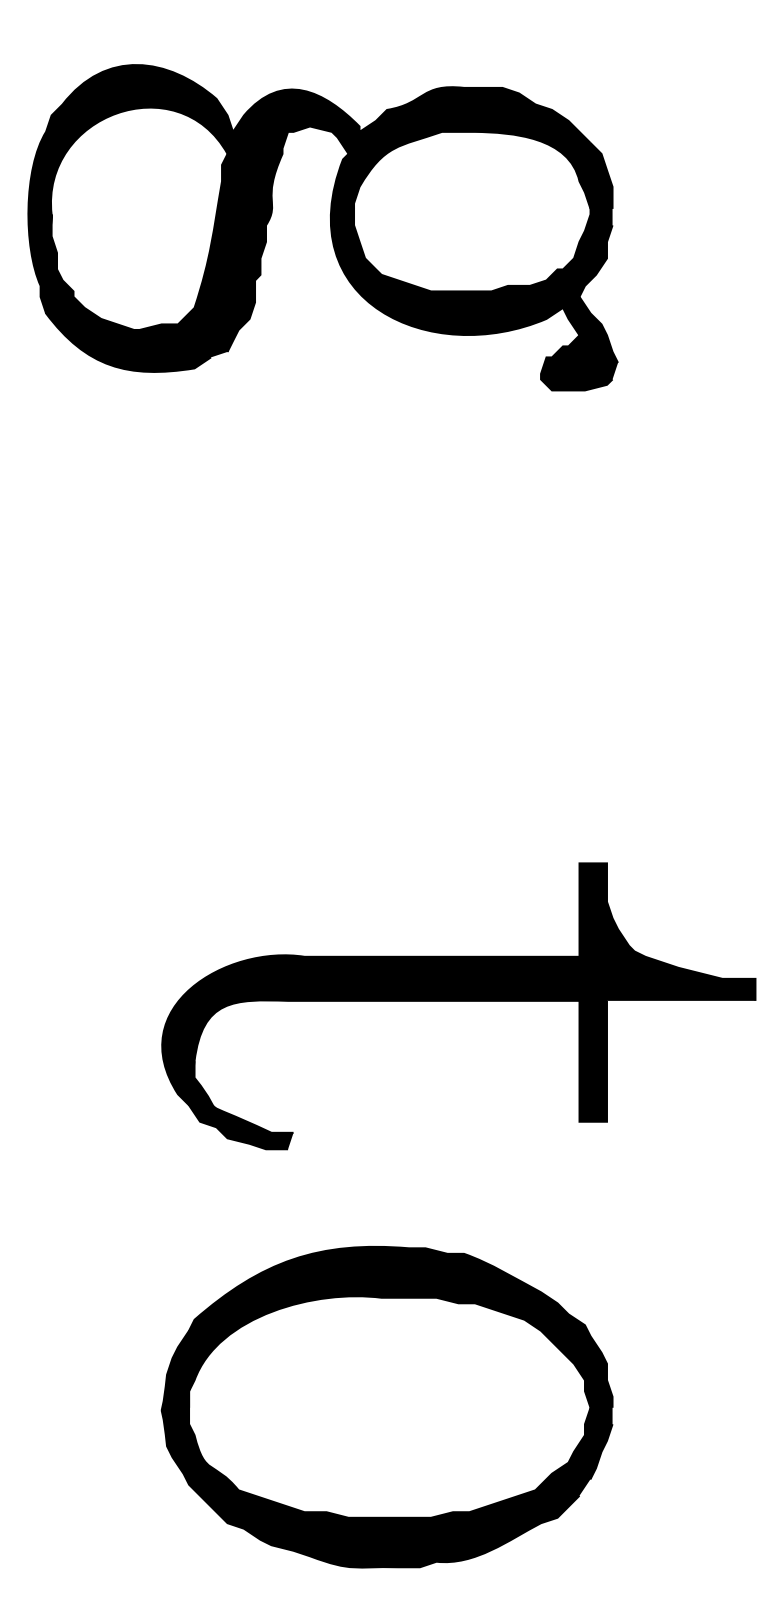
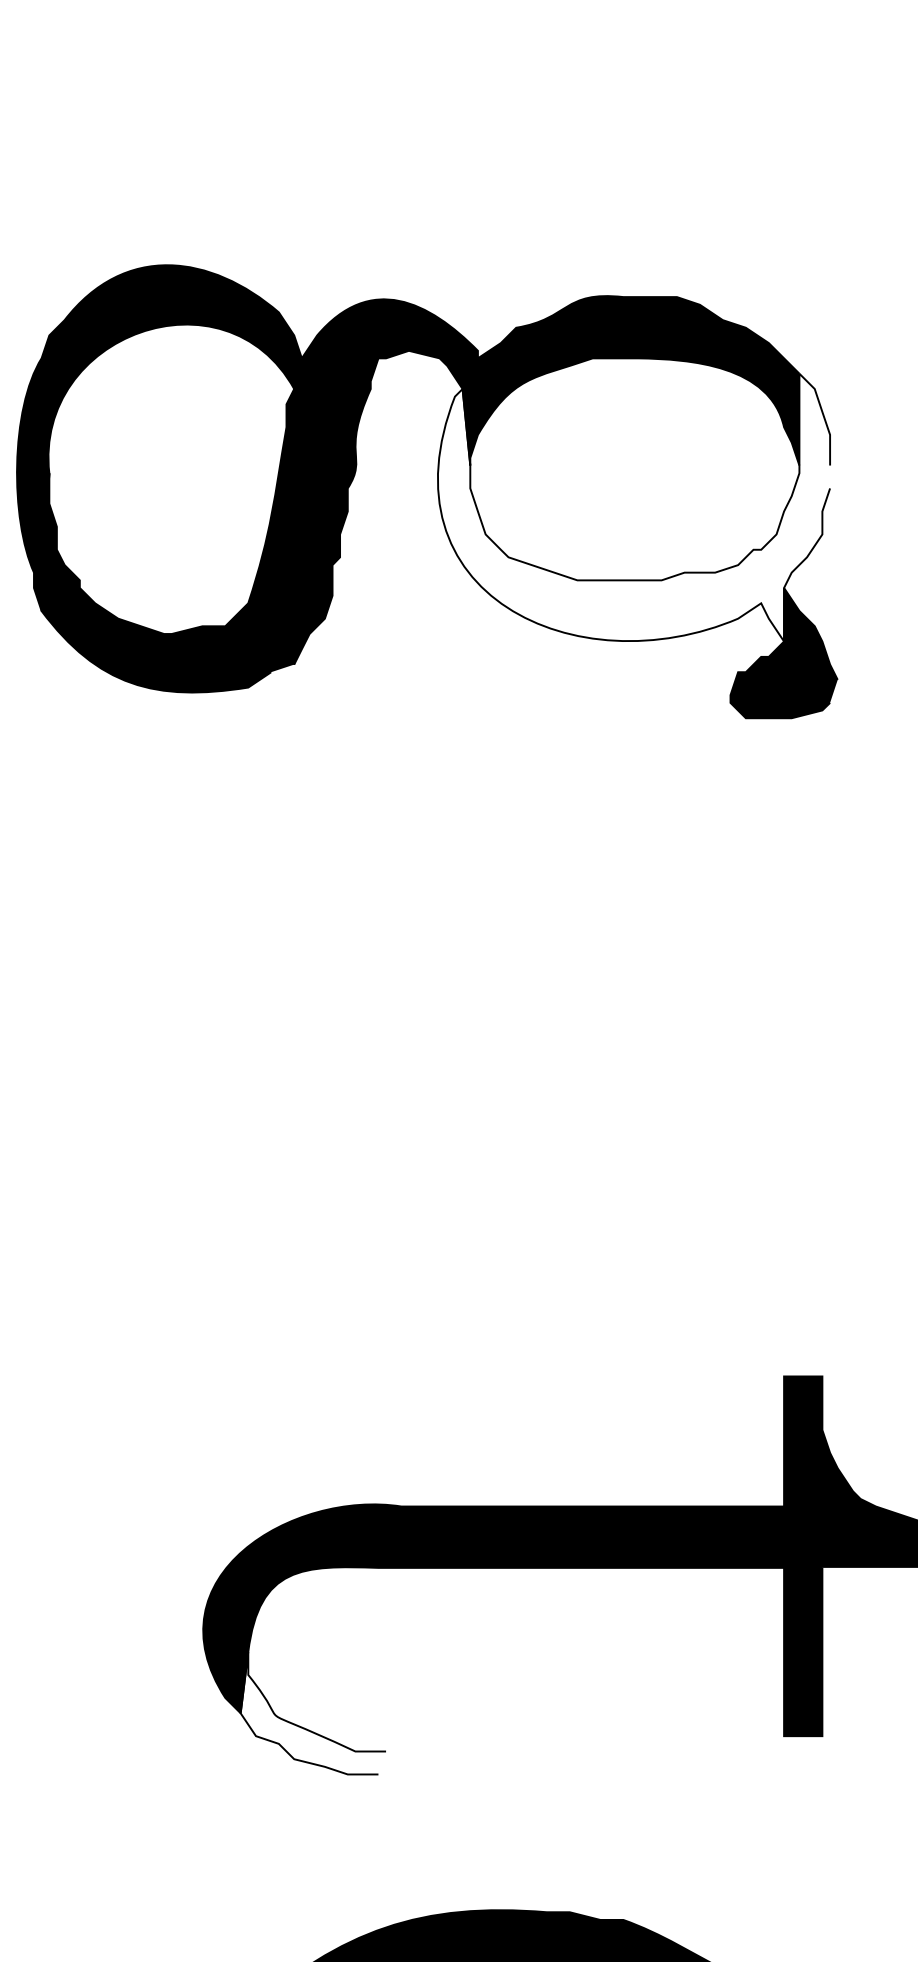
fill: (471, 238) -> (633, 506), removed
fill: (241, 1105) -> (313, 1713), removed

